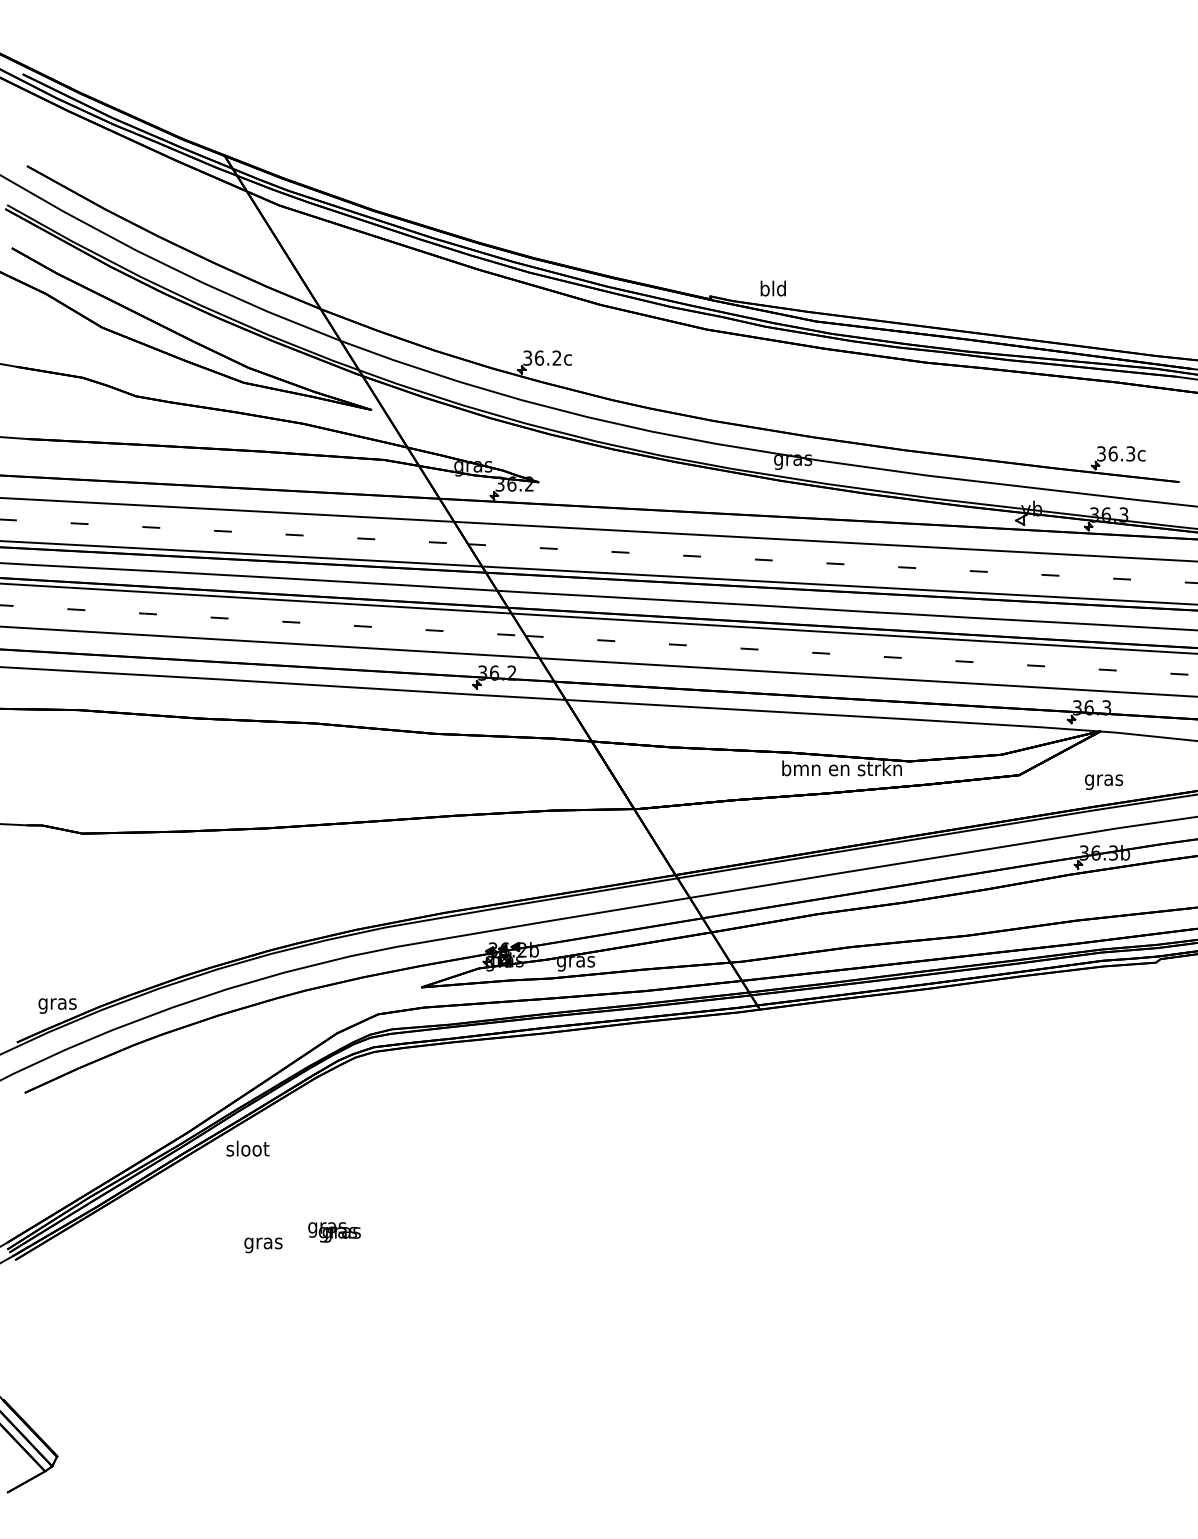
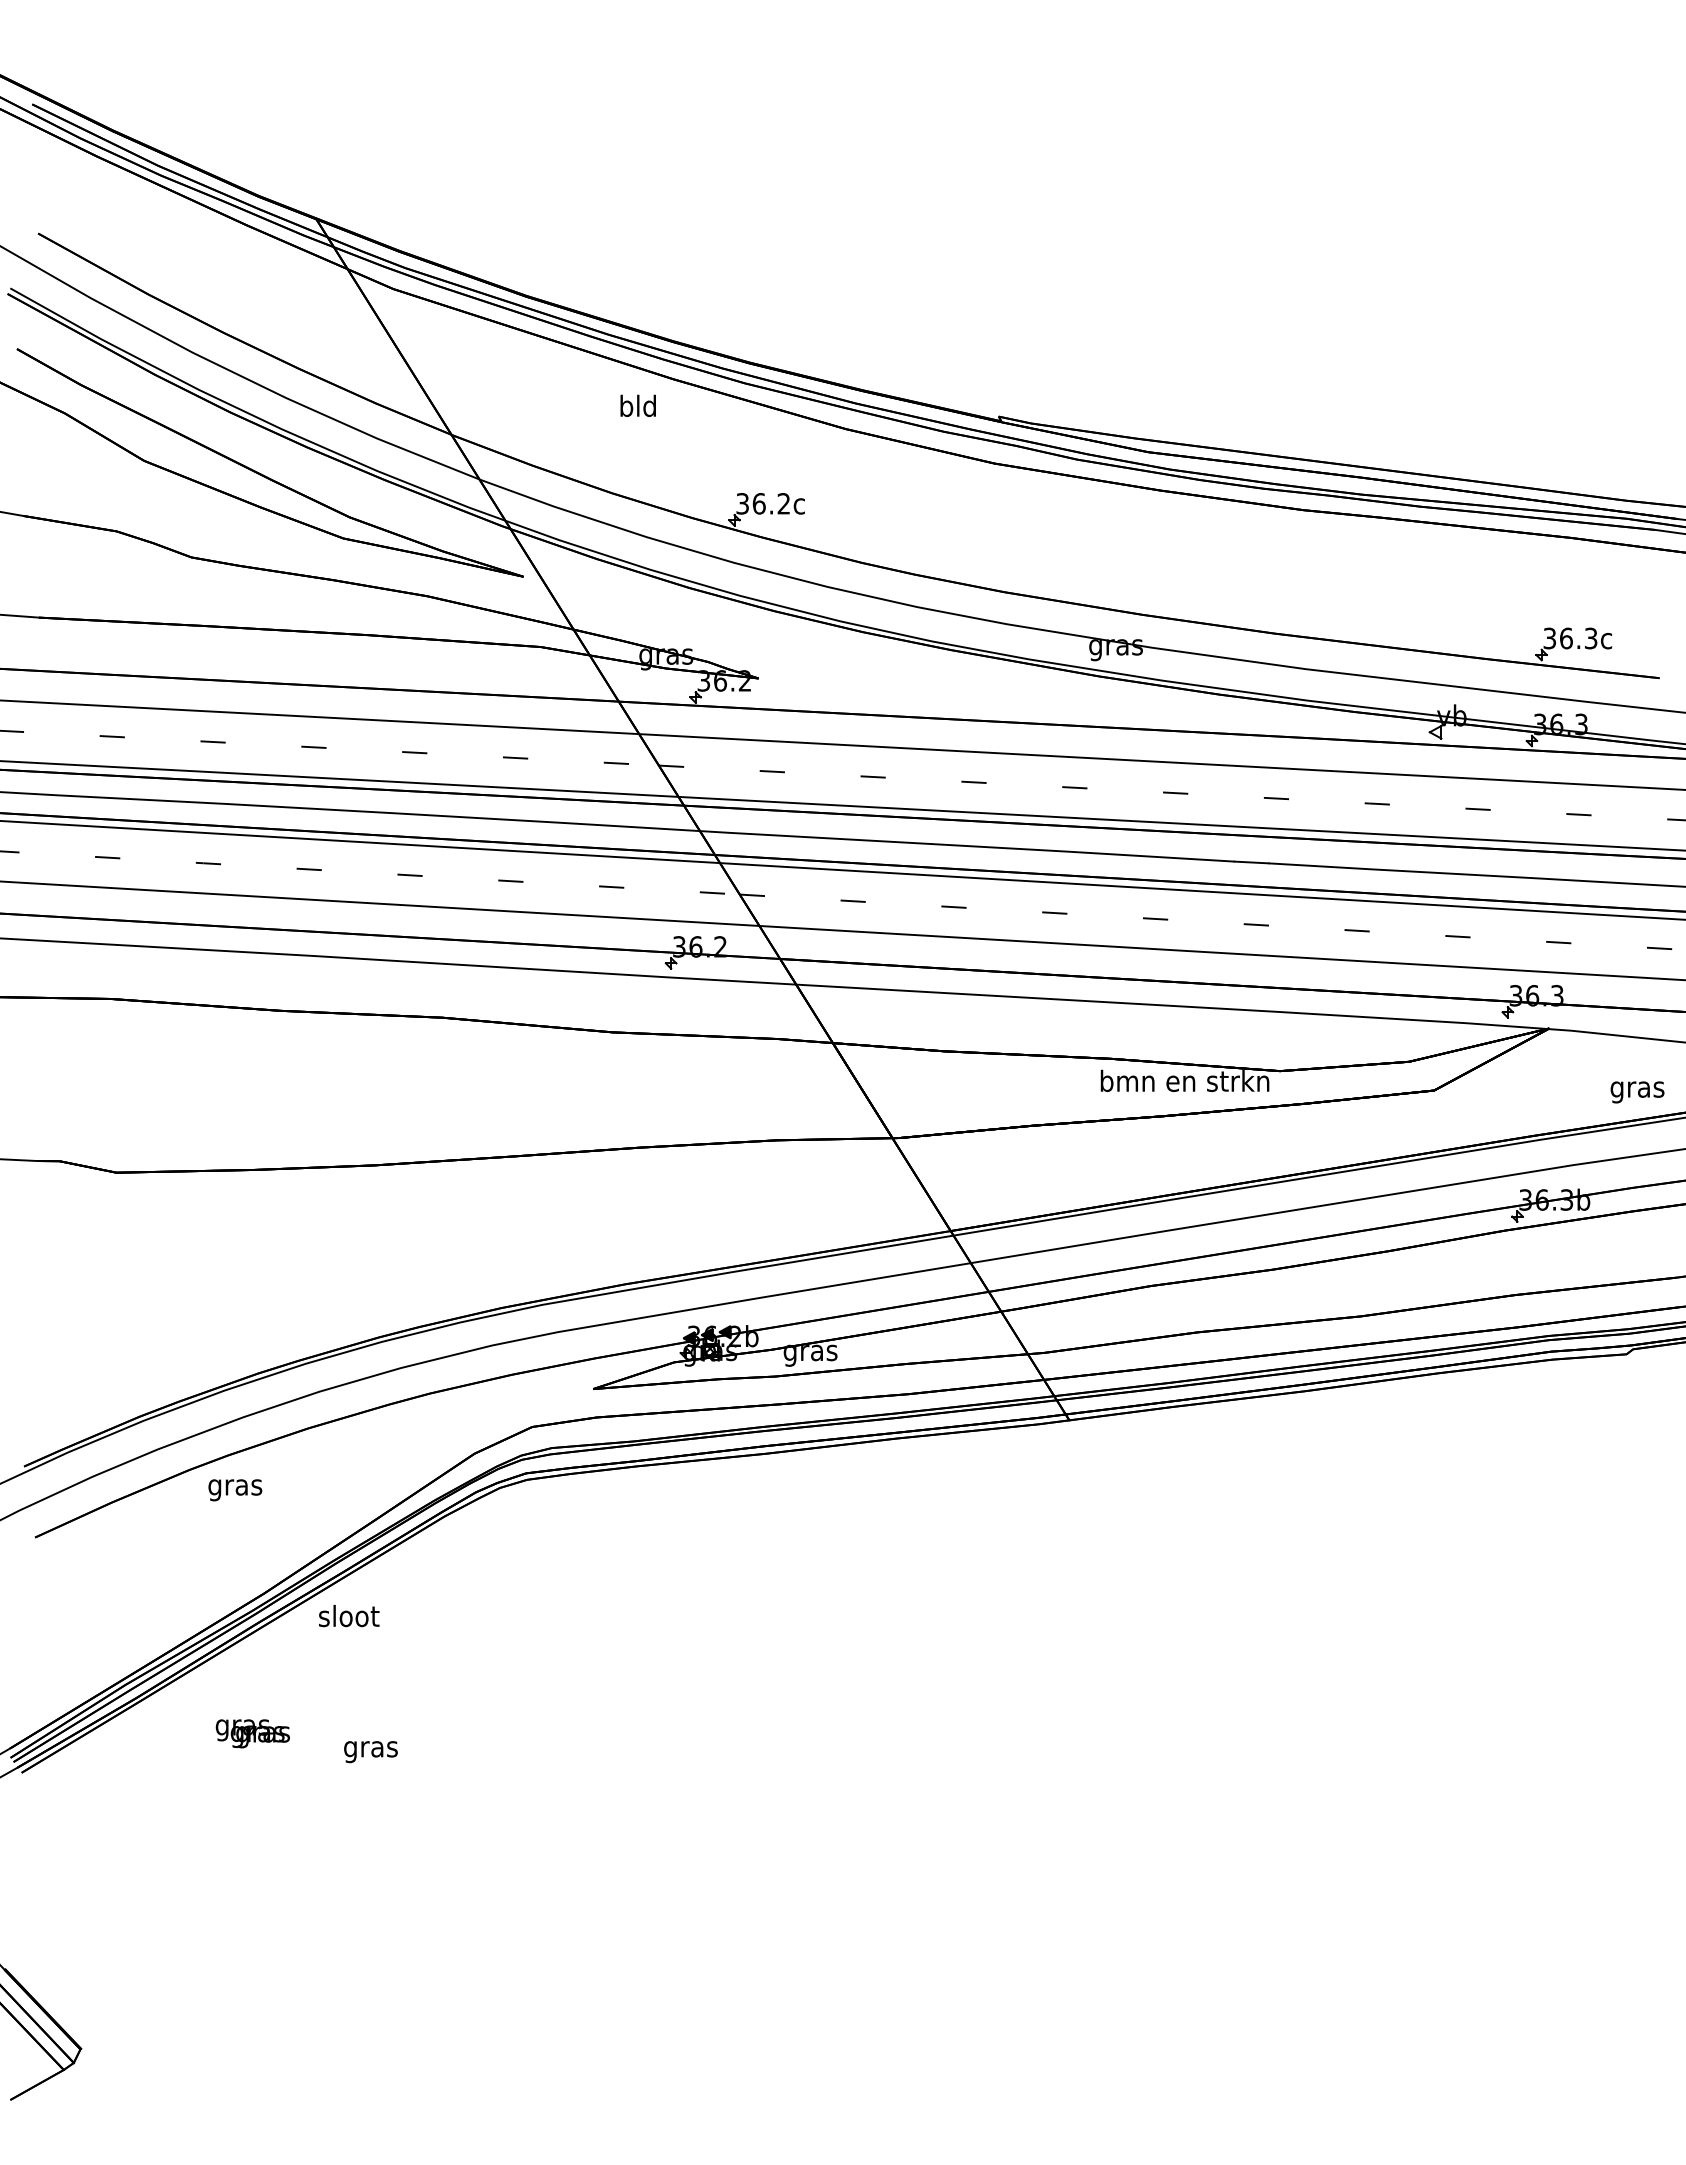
text: (772, 288) -> (637, 405), moved
text: (1104, 782) -> (1637, 1092), moved
text: (57, 1006) -> (235, 1490), moved
text: (334, 1232) -> (252, 1733), moved

